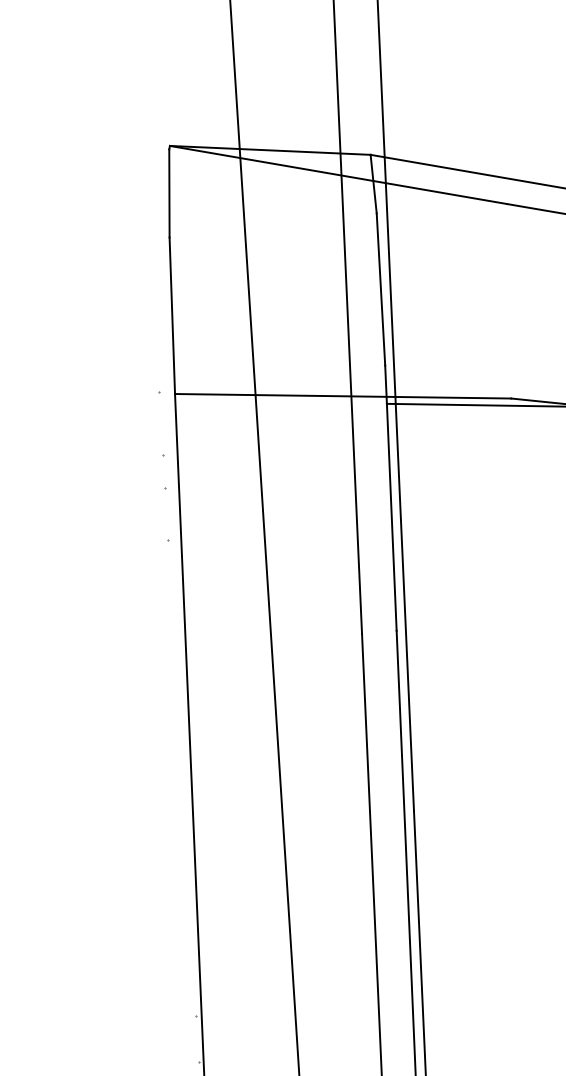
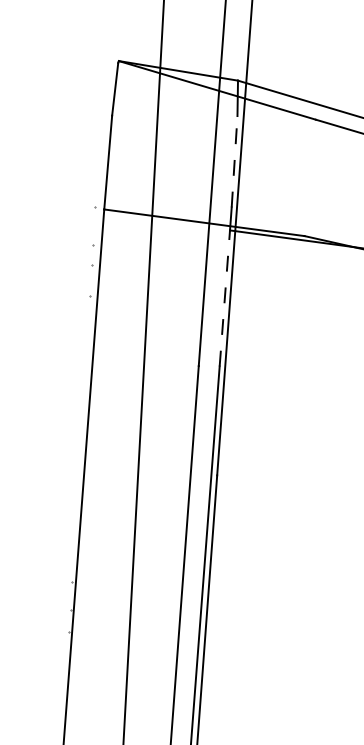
line: (380, 289) -> (234, 161), solid -> dashed
line: (391, 515) -> (224, 297), solid -> dashed

